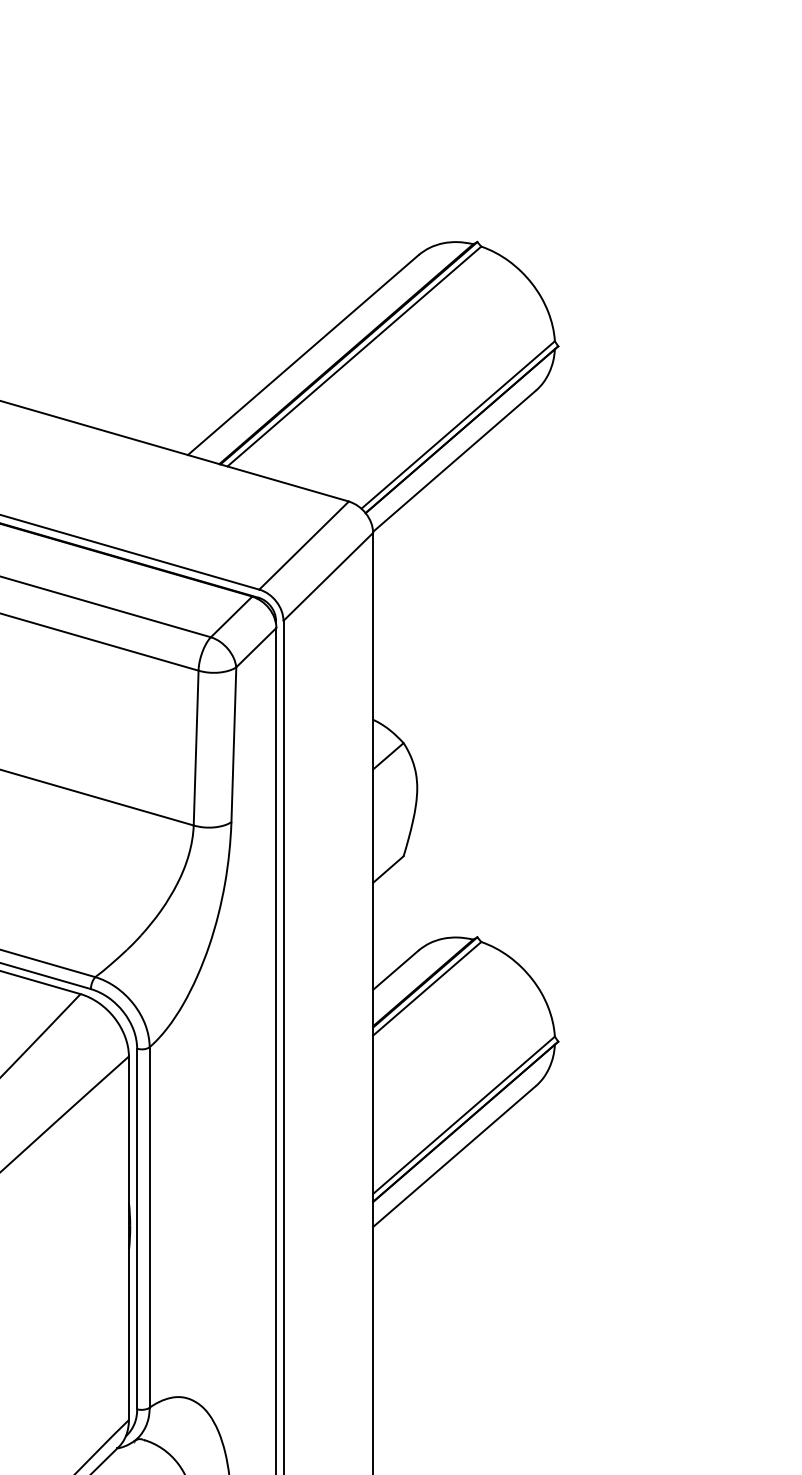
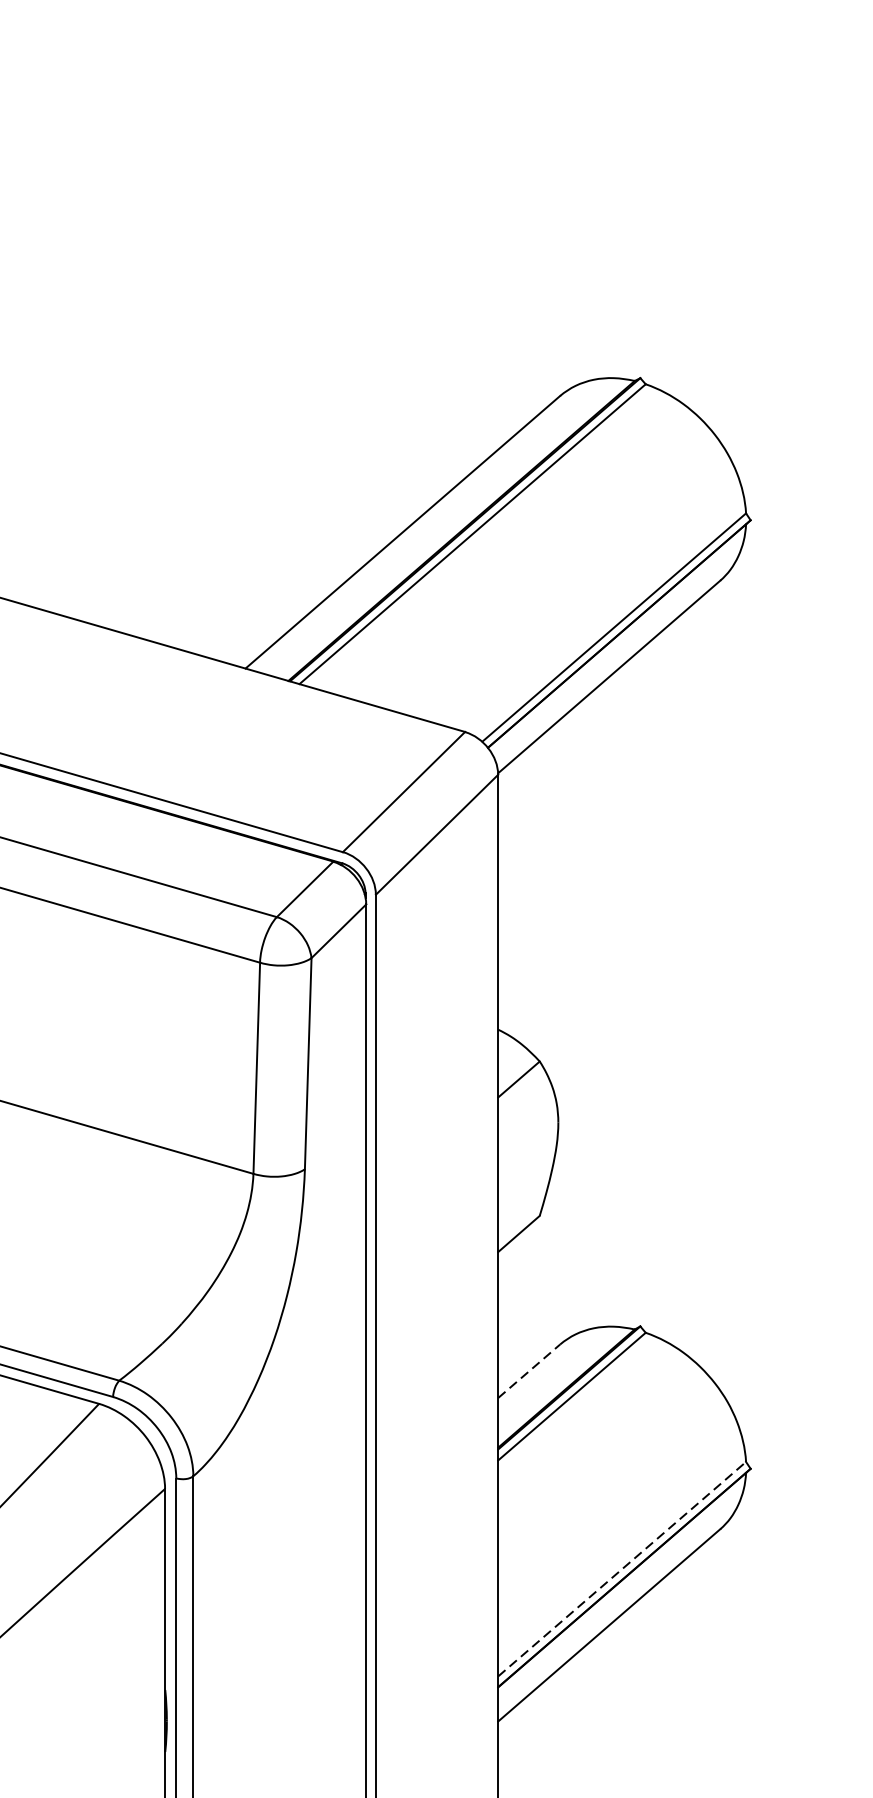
line: (395, 970) -> (528, 1371), solid -> dashed
line: (464, 1114) -> (622, 1568), solid -> dashed

